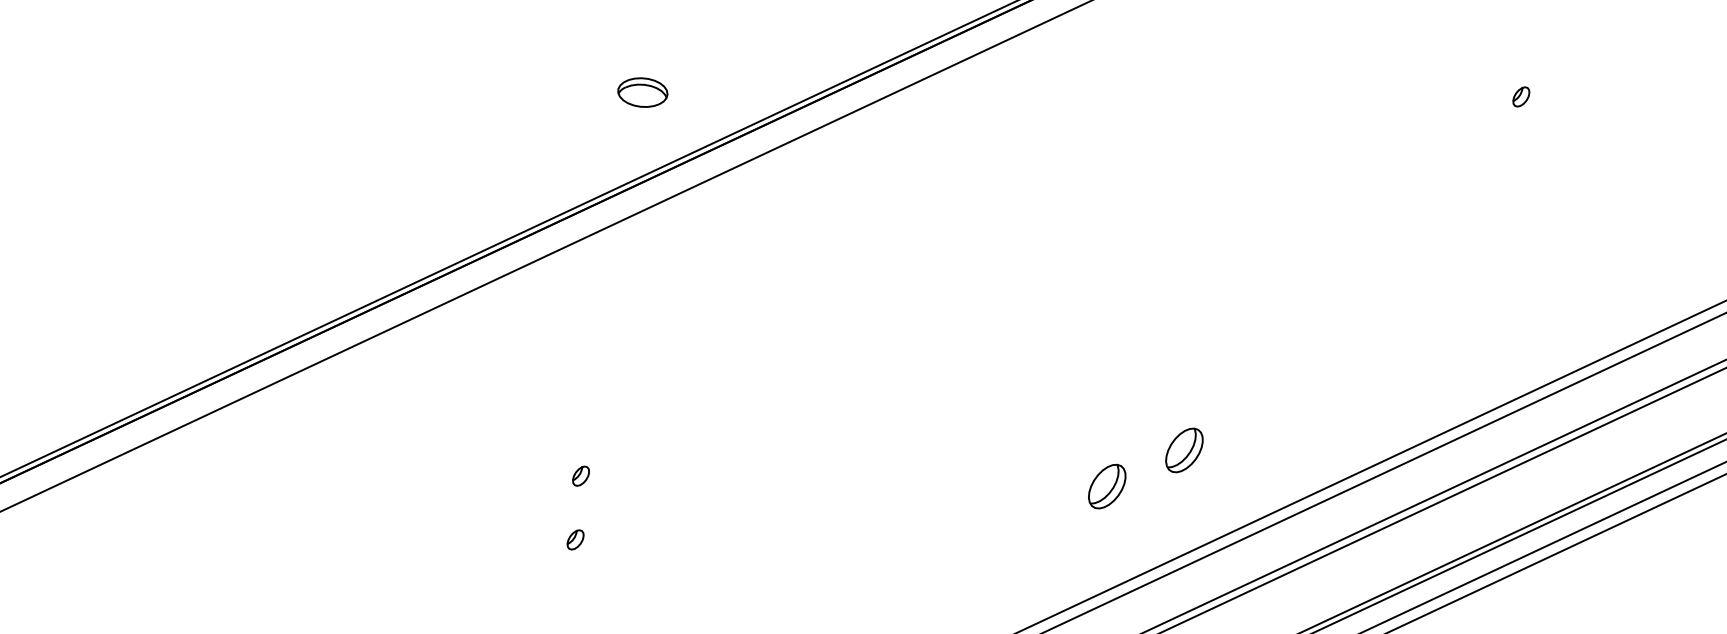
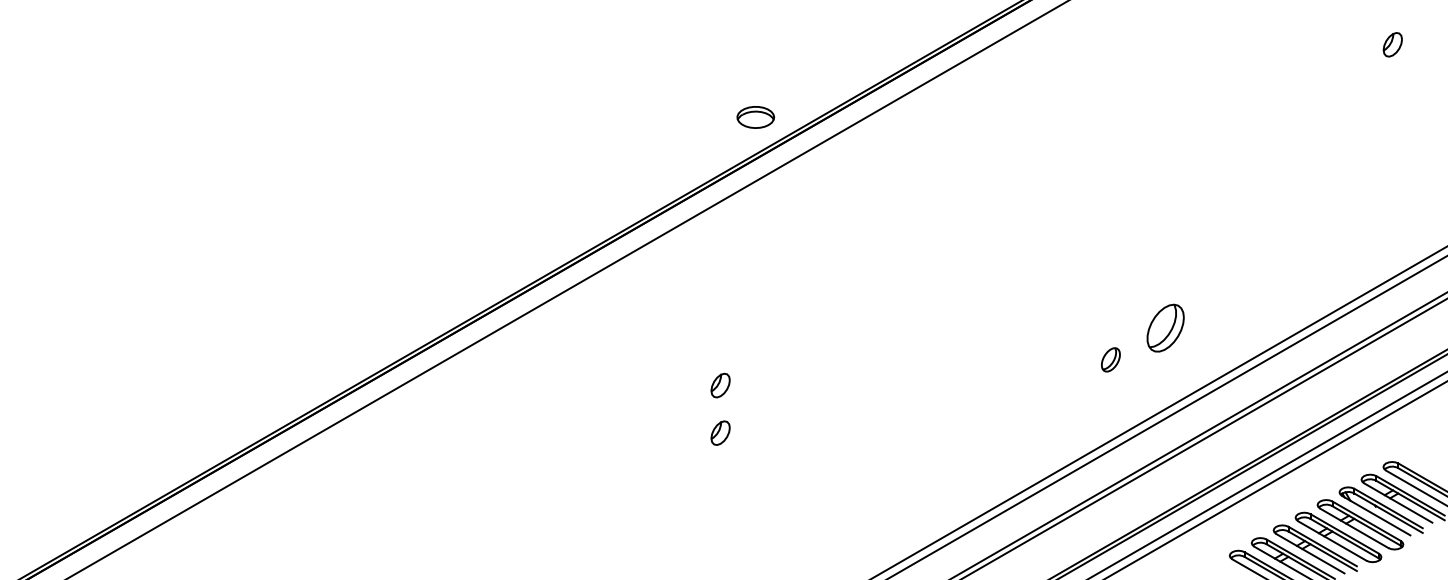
part: (642, 92) -> (755, 117), moved
part: (1520, 96) -> (1392, 44), size x1.6
part: (1184, 449) -> (1165, 327), size x1.4
part: (579, 476) -> (719, 385), size x1.6
part: (1106, 486) -> (1110, 359), size x0.7
part: (574, 539) -> (719, 432), size x1.6

